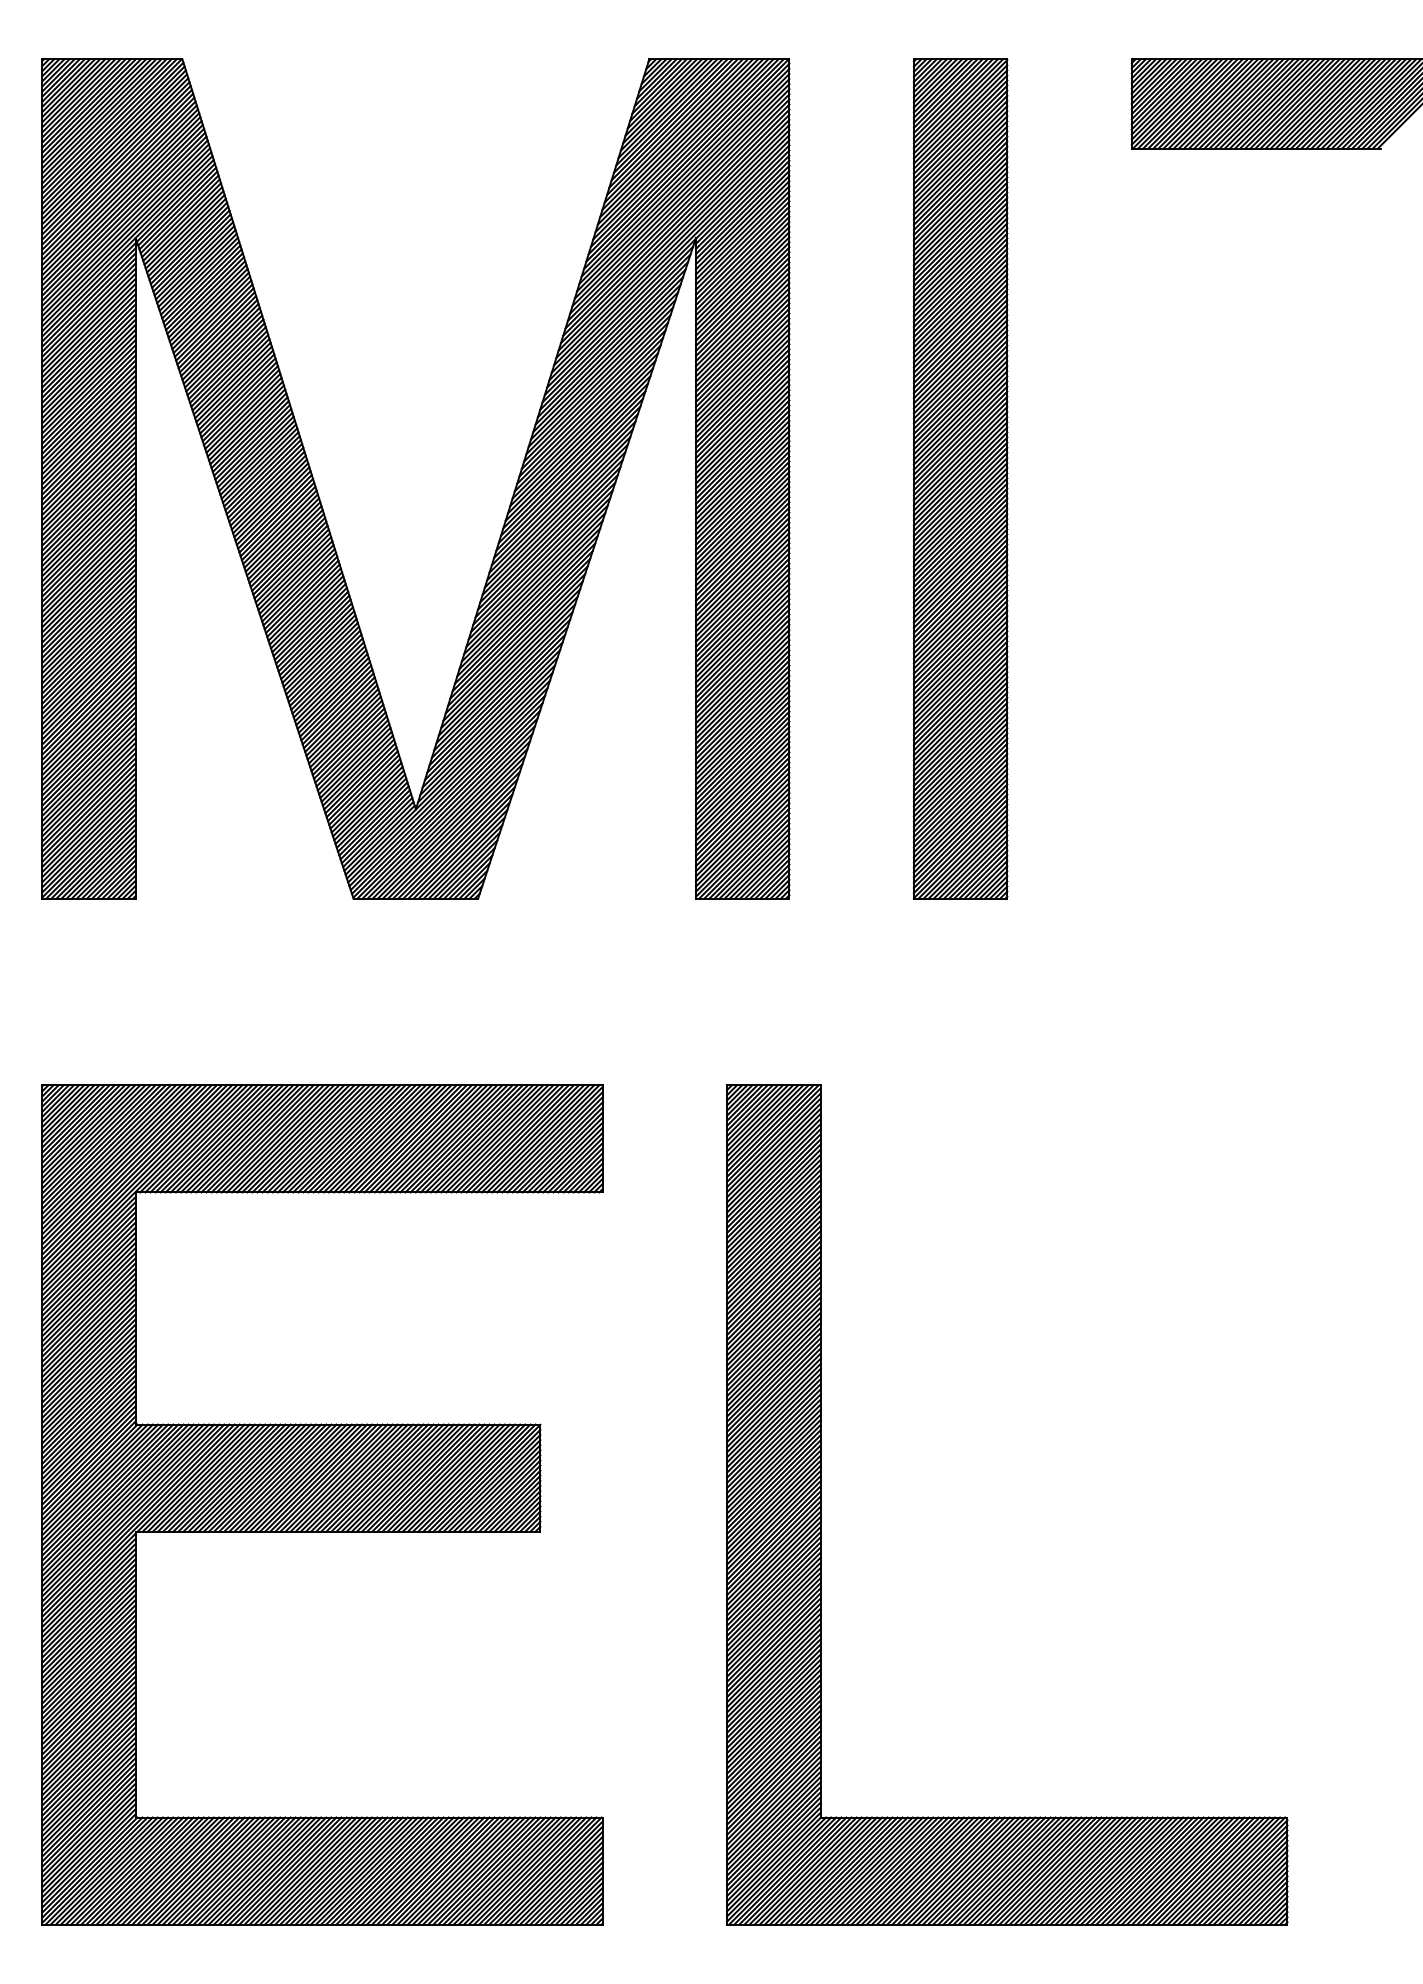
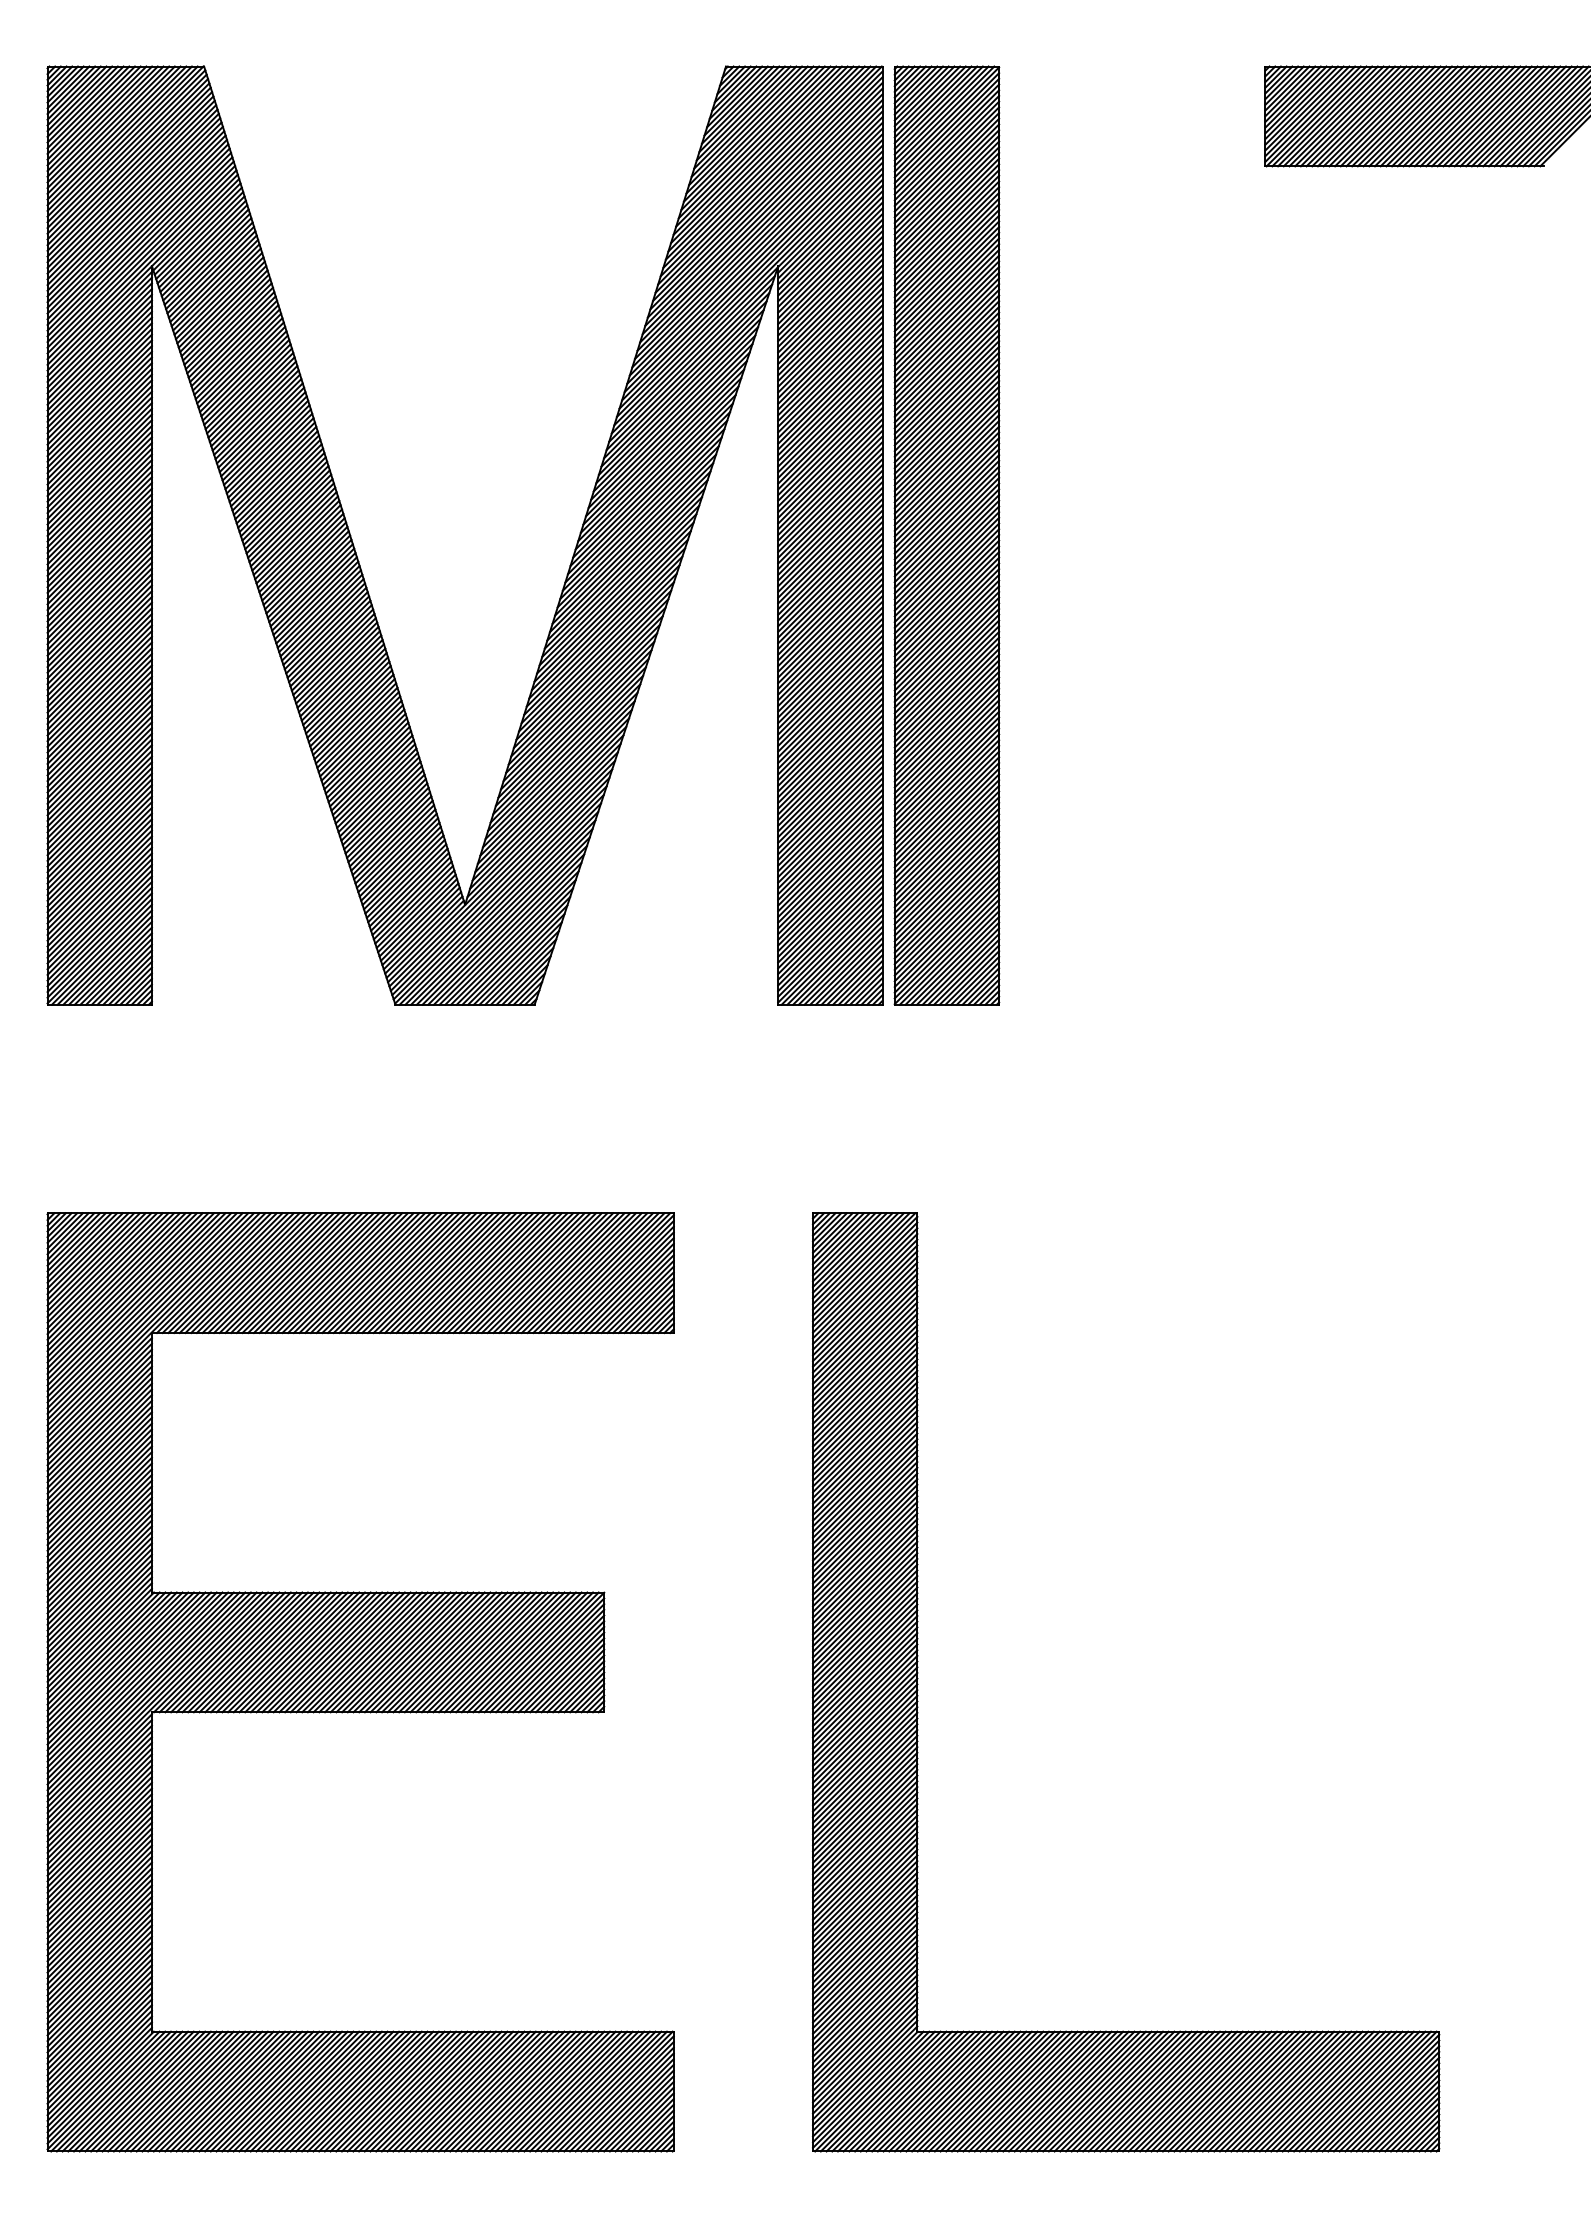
part: (960, 478) -> (946, 535), moved

